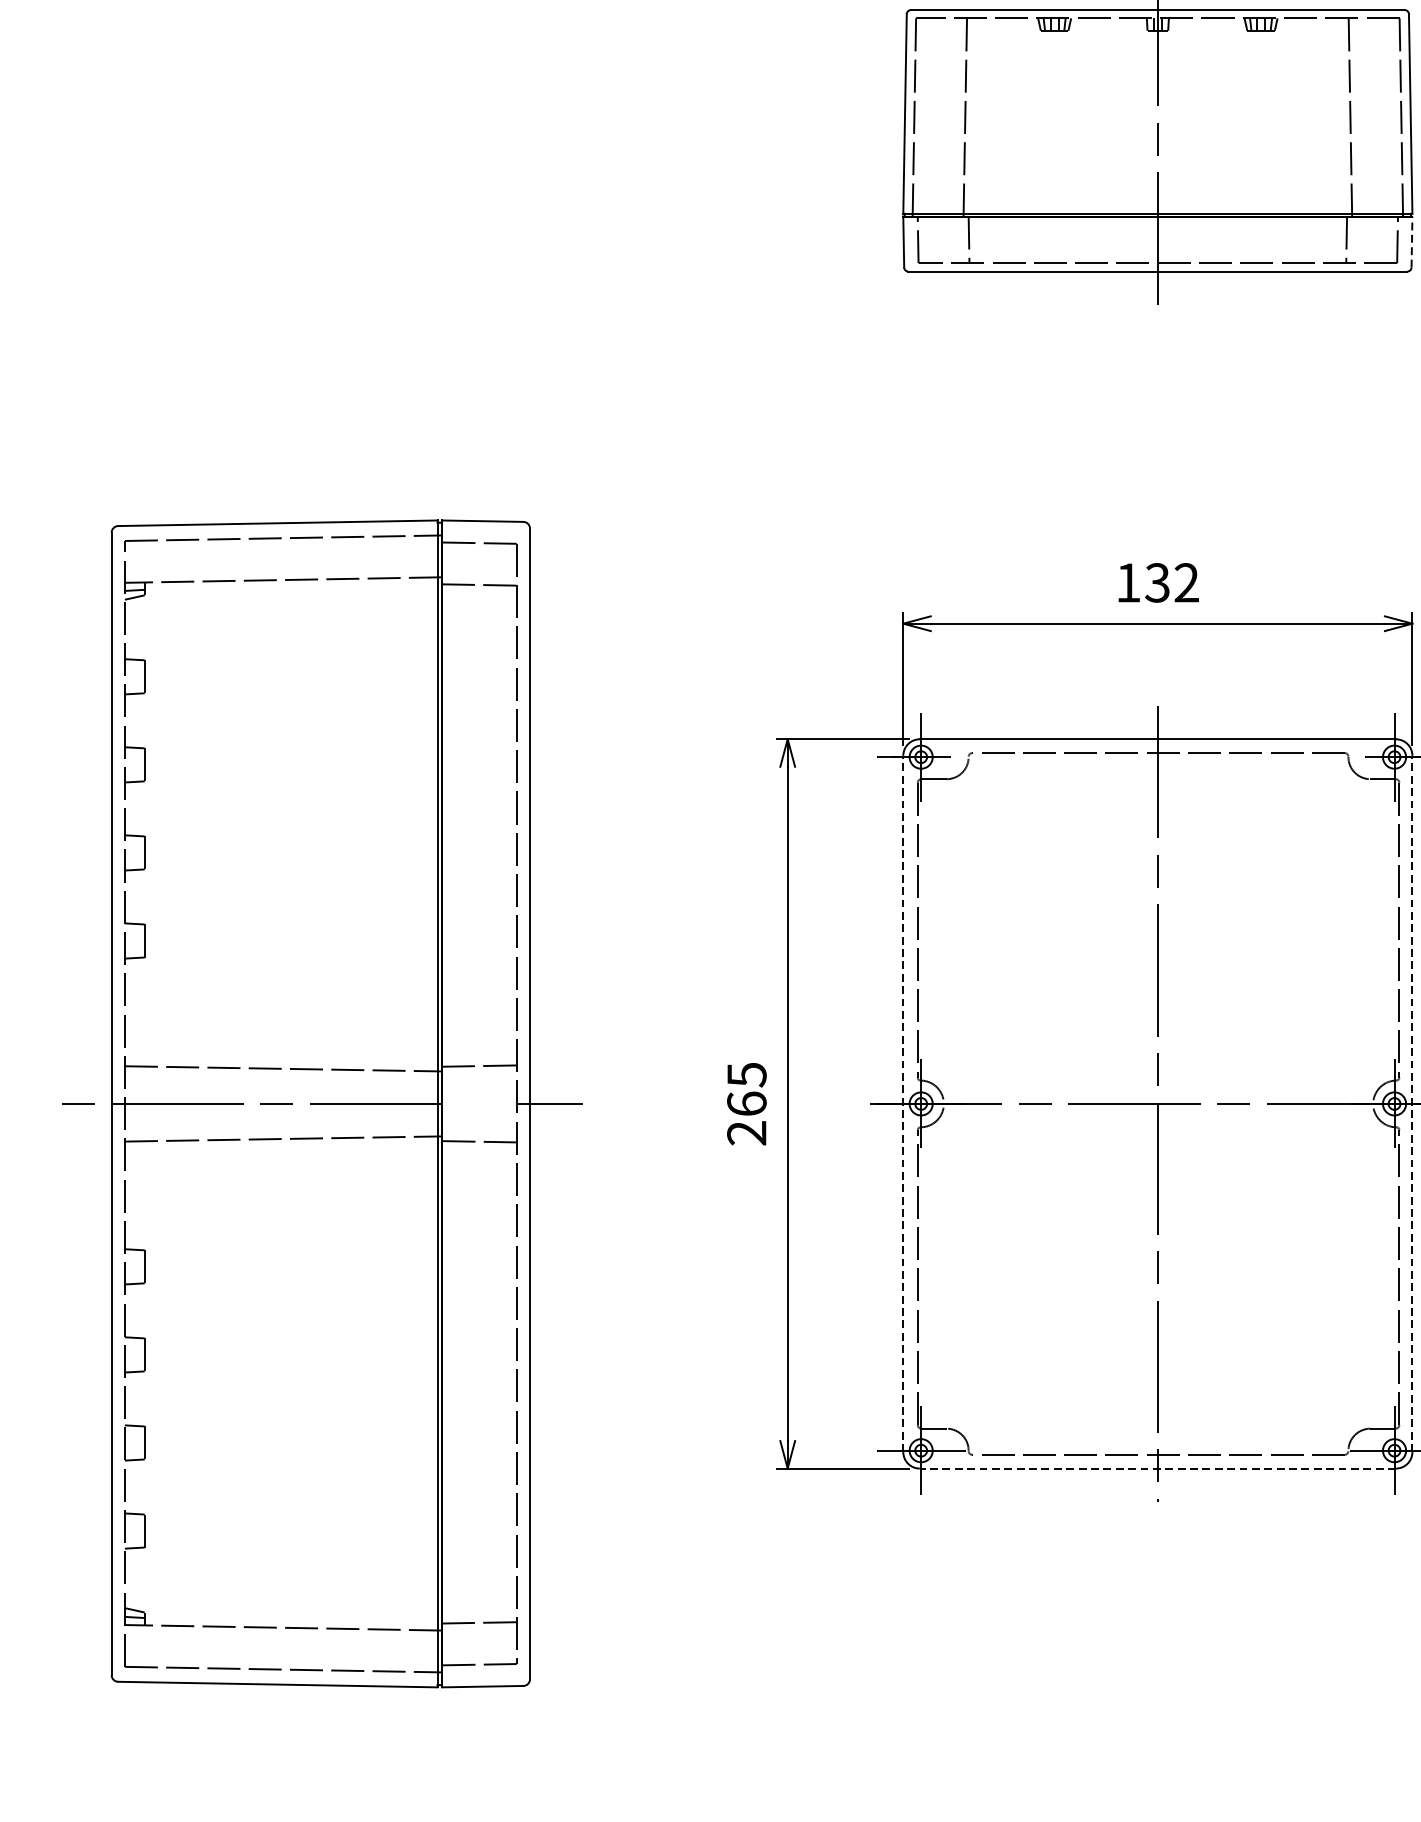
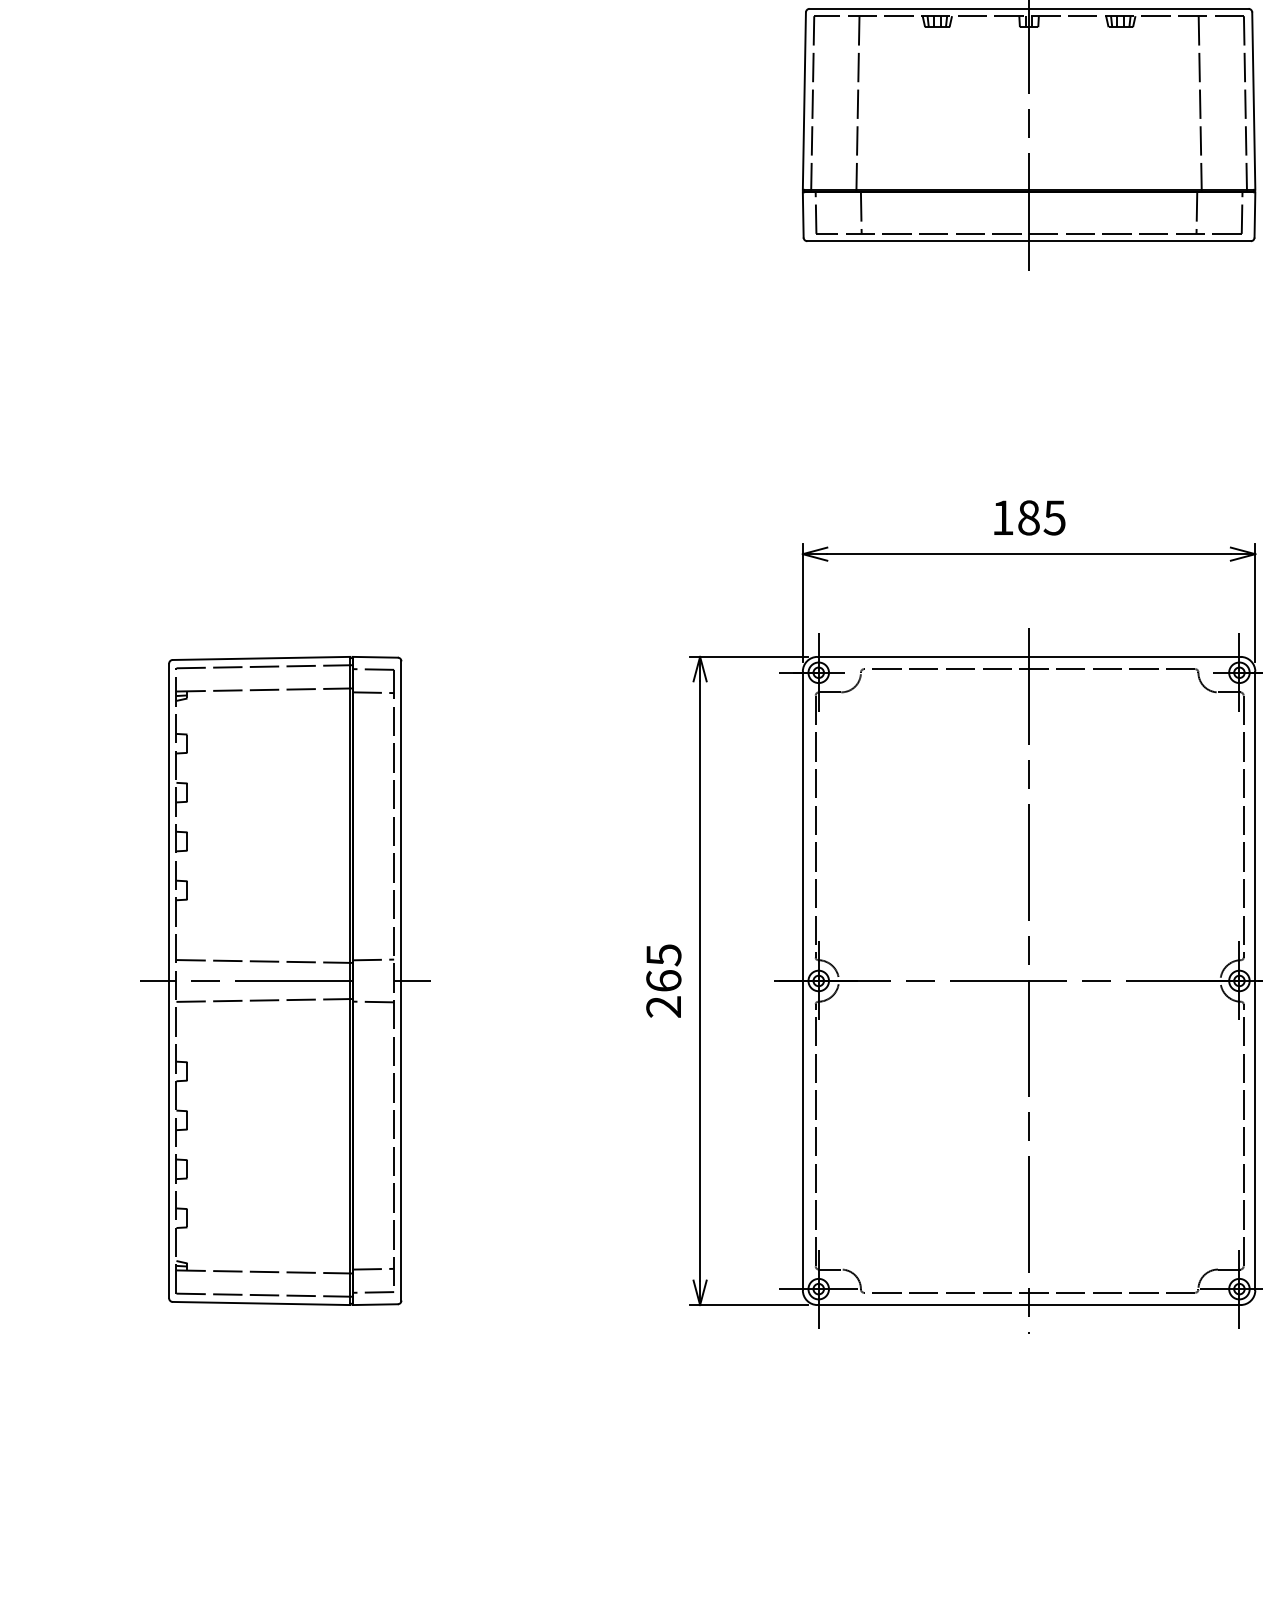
line: (1411, 241) -> (1254, 214), dashed -> solid
text: (1171, 582) -> (1041, 517), 132 -> 185
part: (321, 1103) -> (285, 980), size x0.62
line: (902, 1103) -> (802, 980), dashed -> solid
line: (1412, 1103) -> (1255, 980), dashed -> solid
line: (1158, 1469) -> (1029, 1305), dashed -> solid

